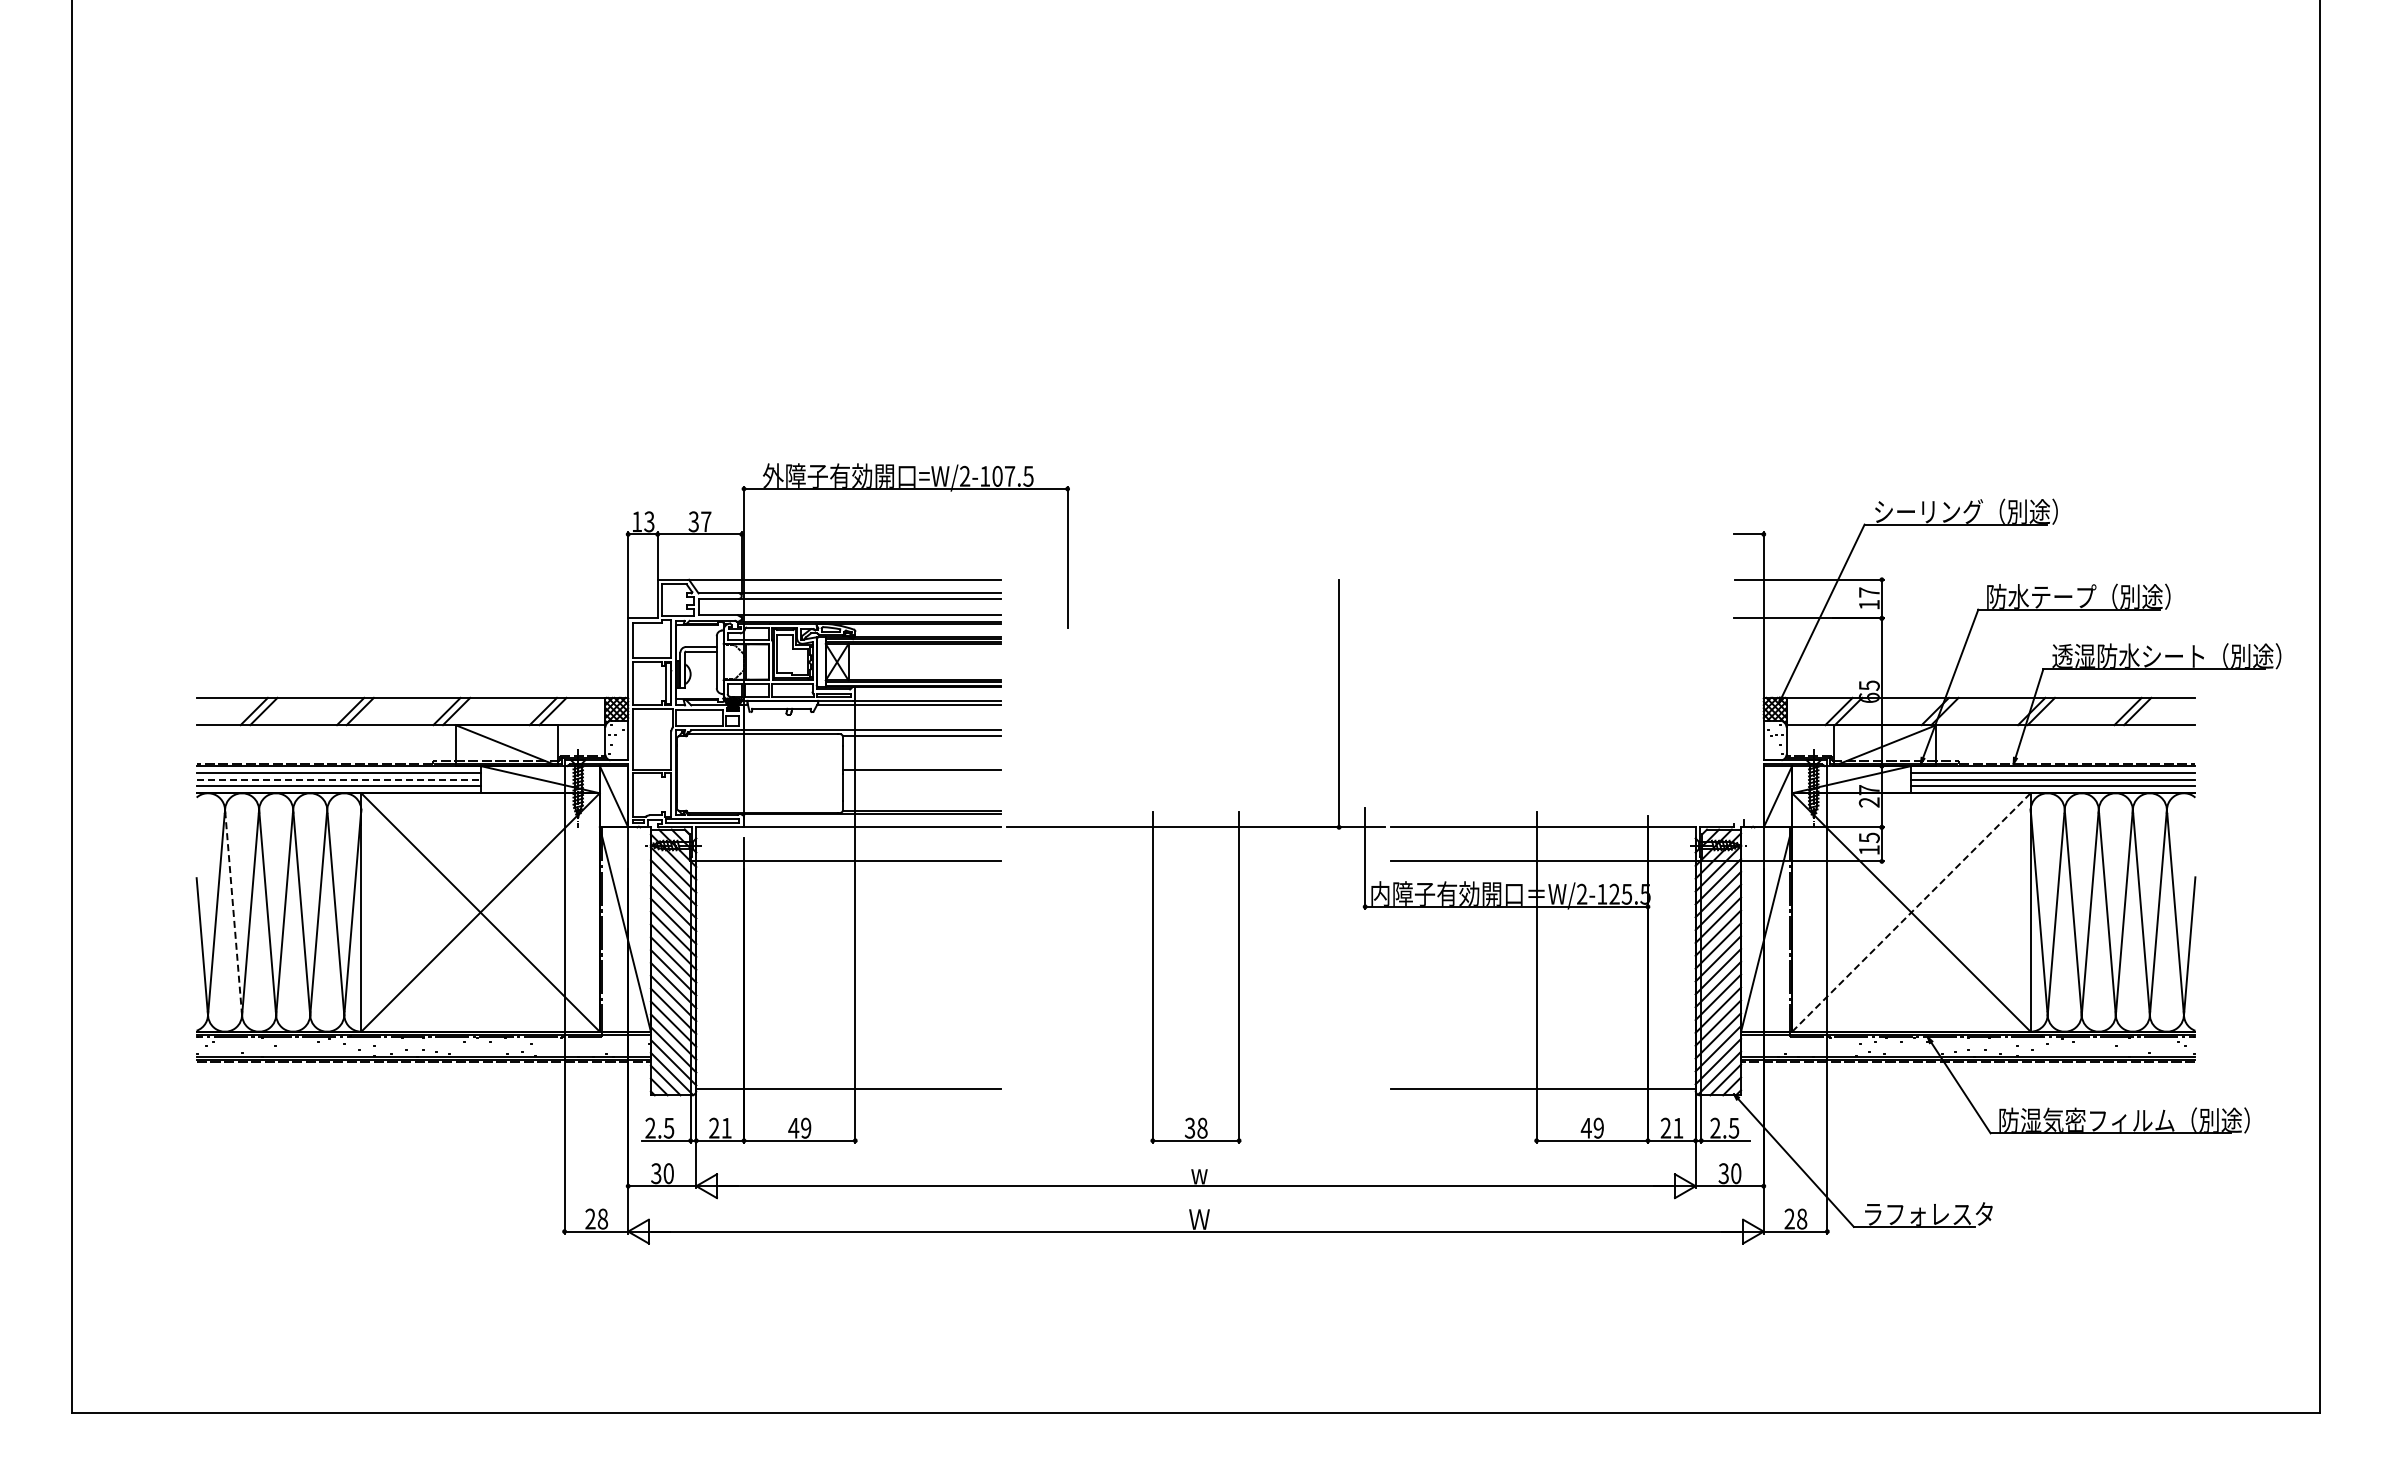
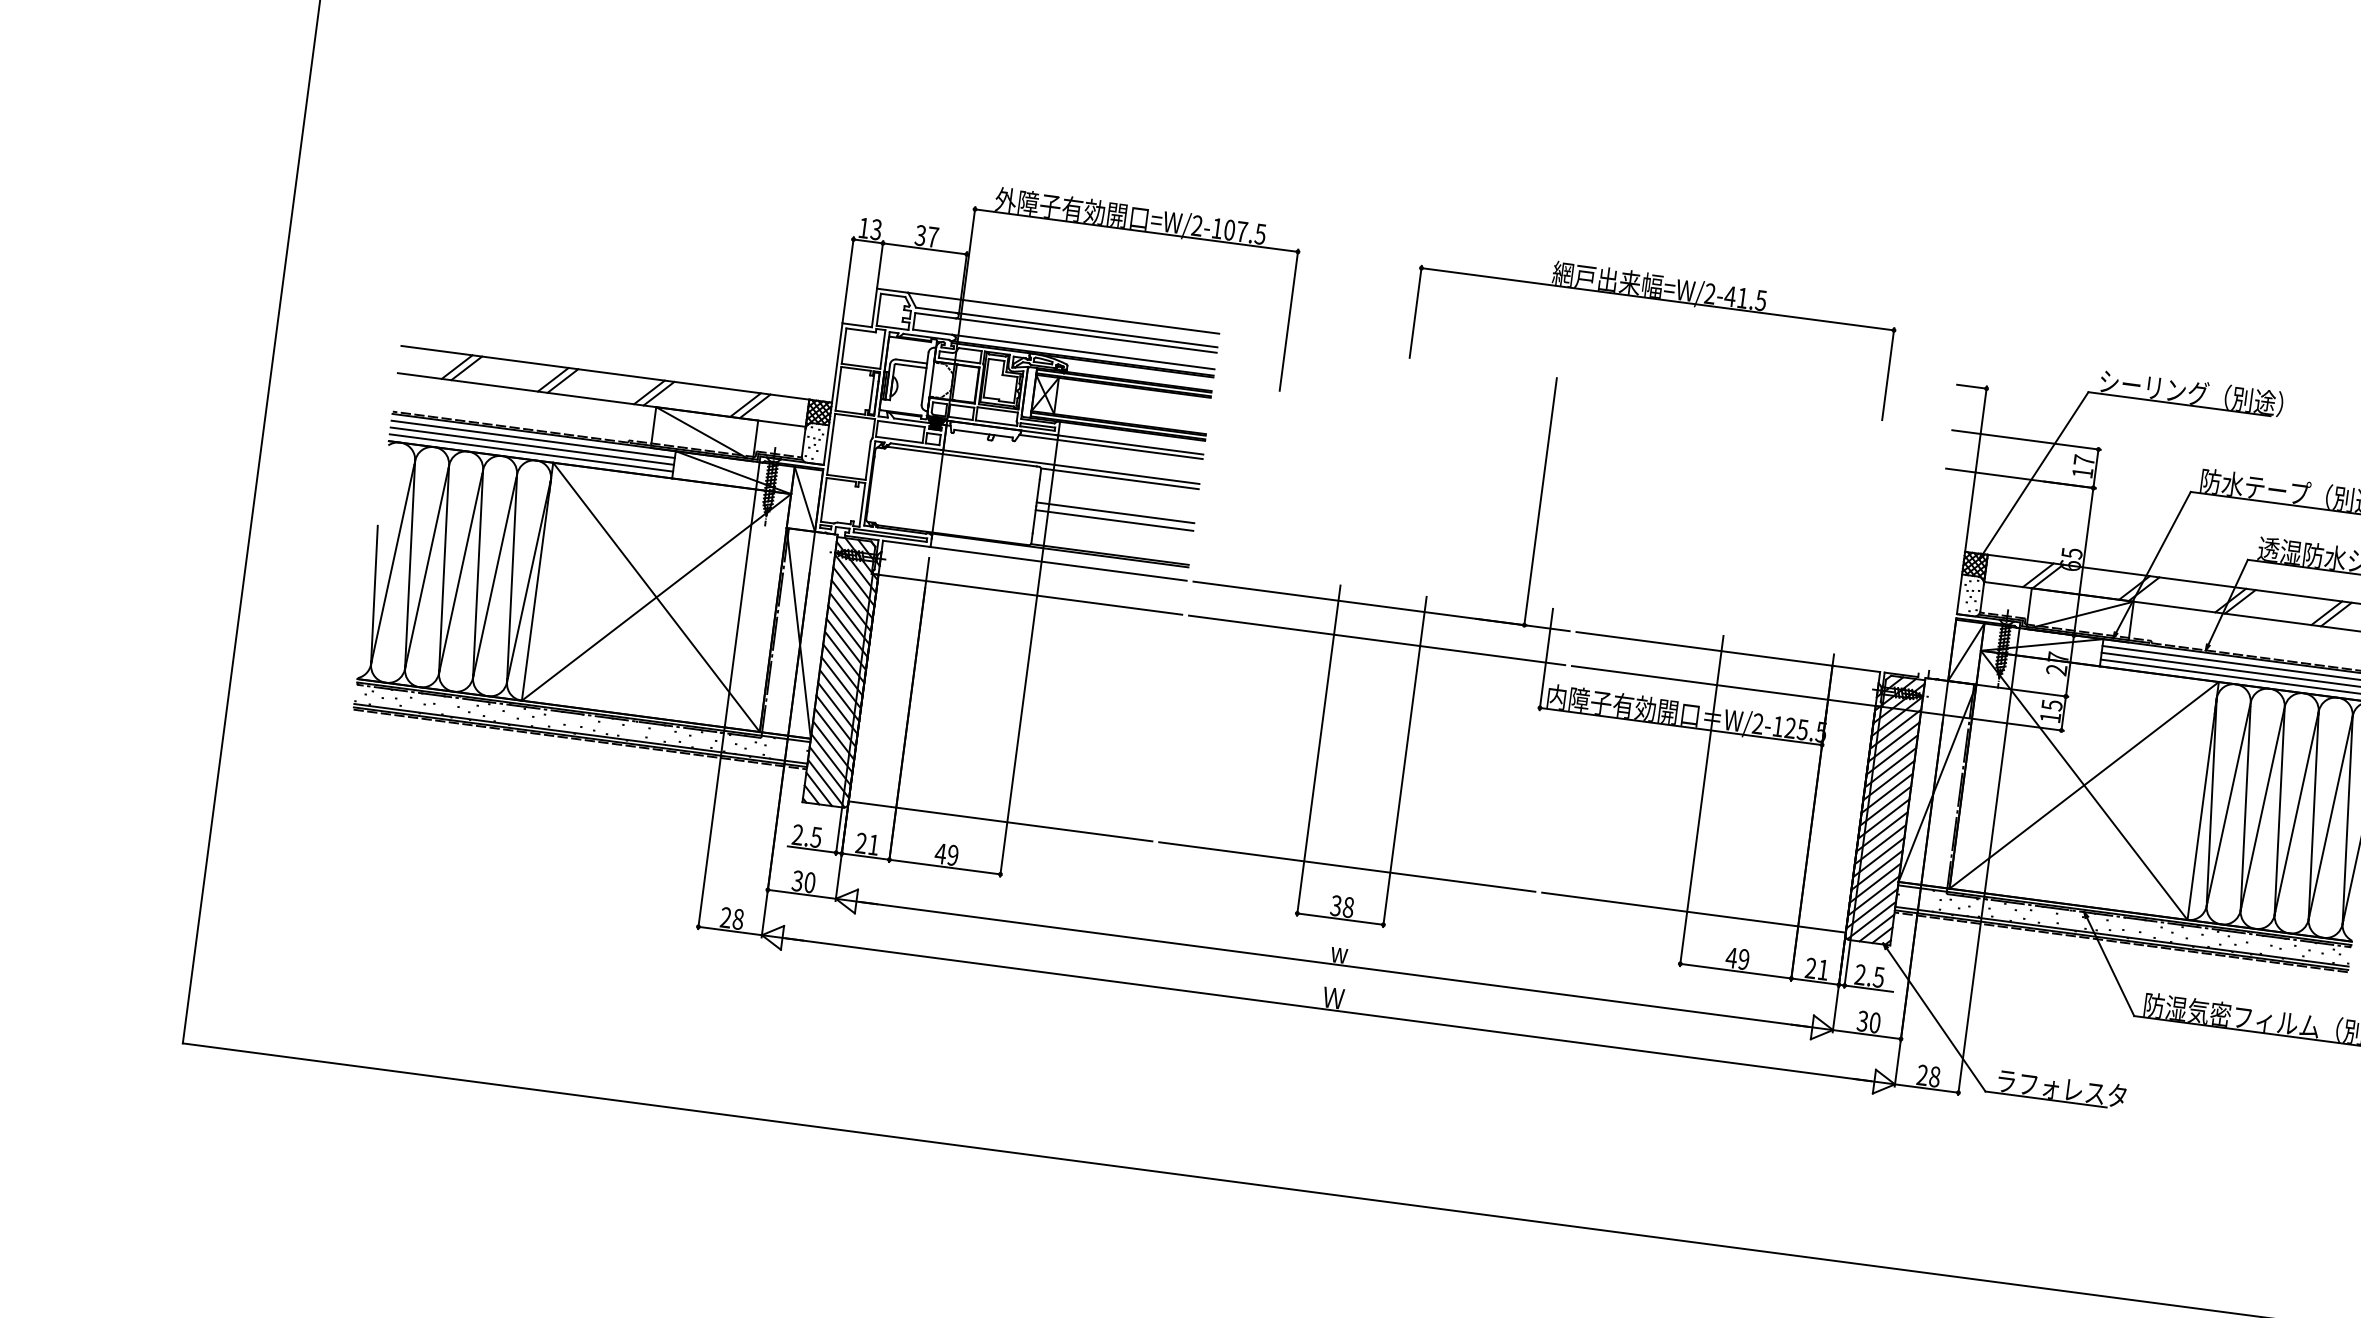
part: (1428, 489) -> (1657, 299), added
line: (921, 777) -> (1114, 520), added
line: (338, 779) -> (532, 446), dashed -> solid
line: (1195, 861) -> (1376, 640), added
line: (233, 910) -> (410, 562), dashed -> solid
line: (1911, 912) -> (2084, 785), dashed -> solid
line: (1195, 1088) -> (1346, 866), added

